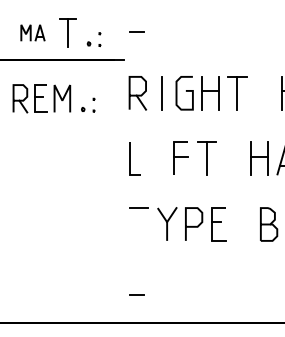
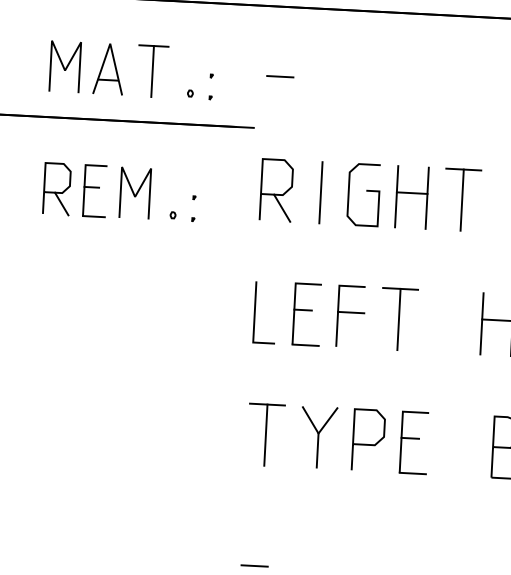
part: (32, 32) -> (86, 66), size x1.67
part: (157, 158) -> (306, 313), added
line: (139, 224) -> (266, 435), added

